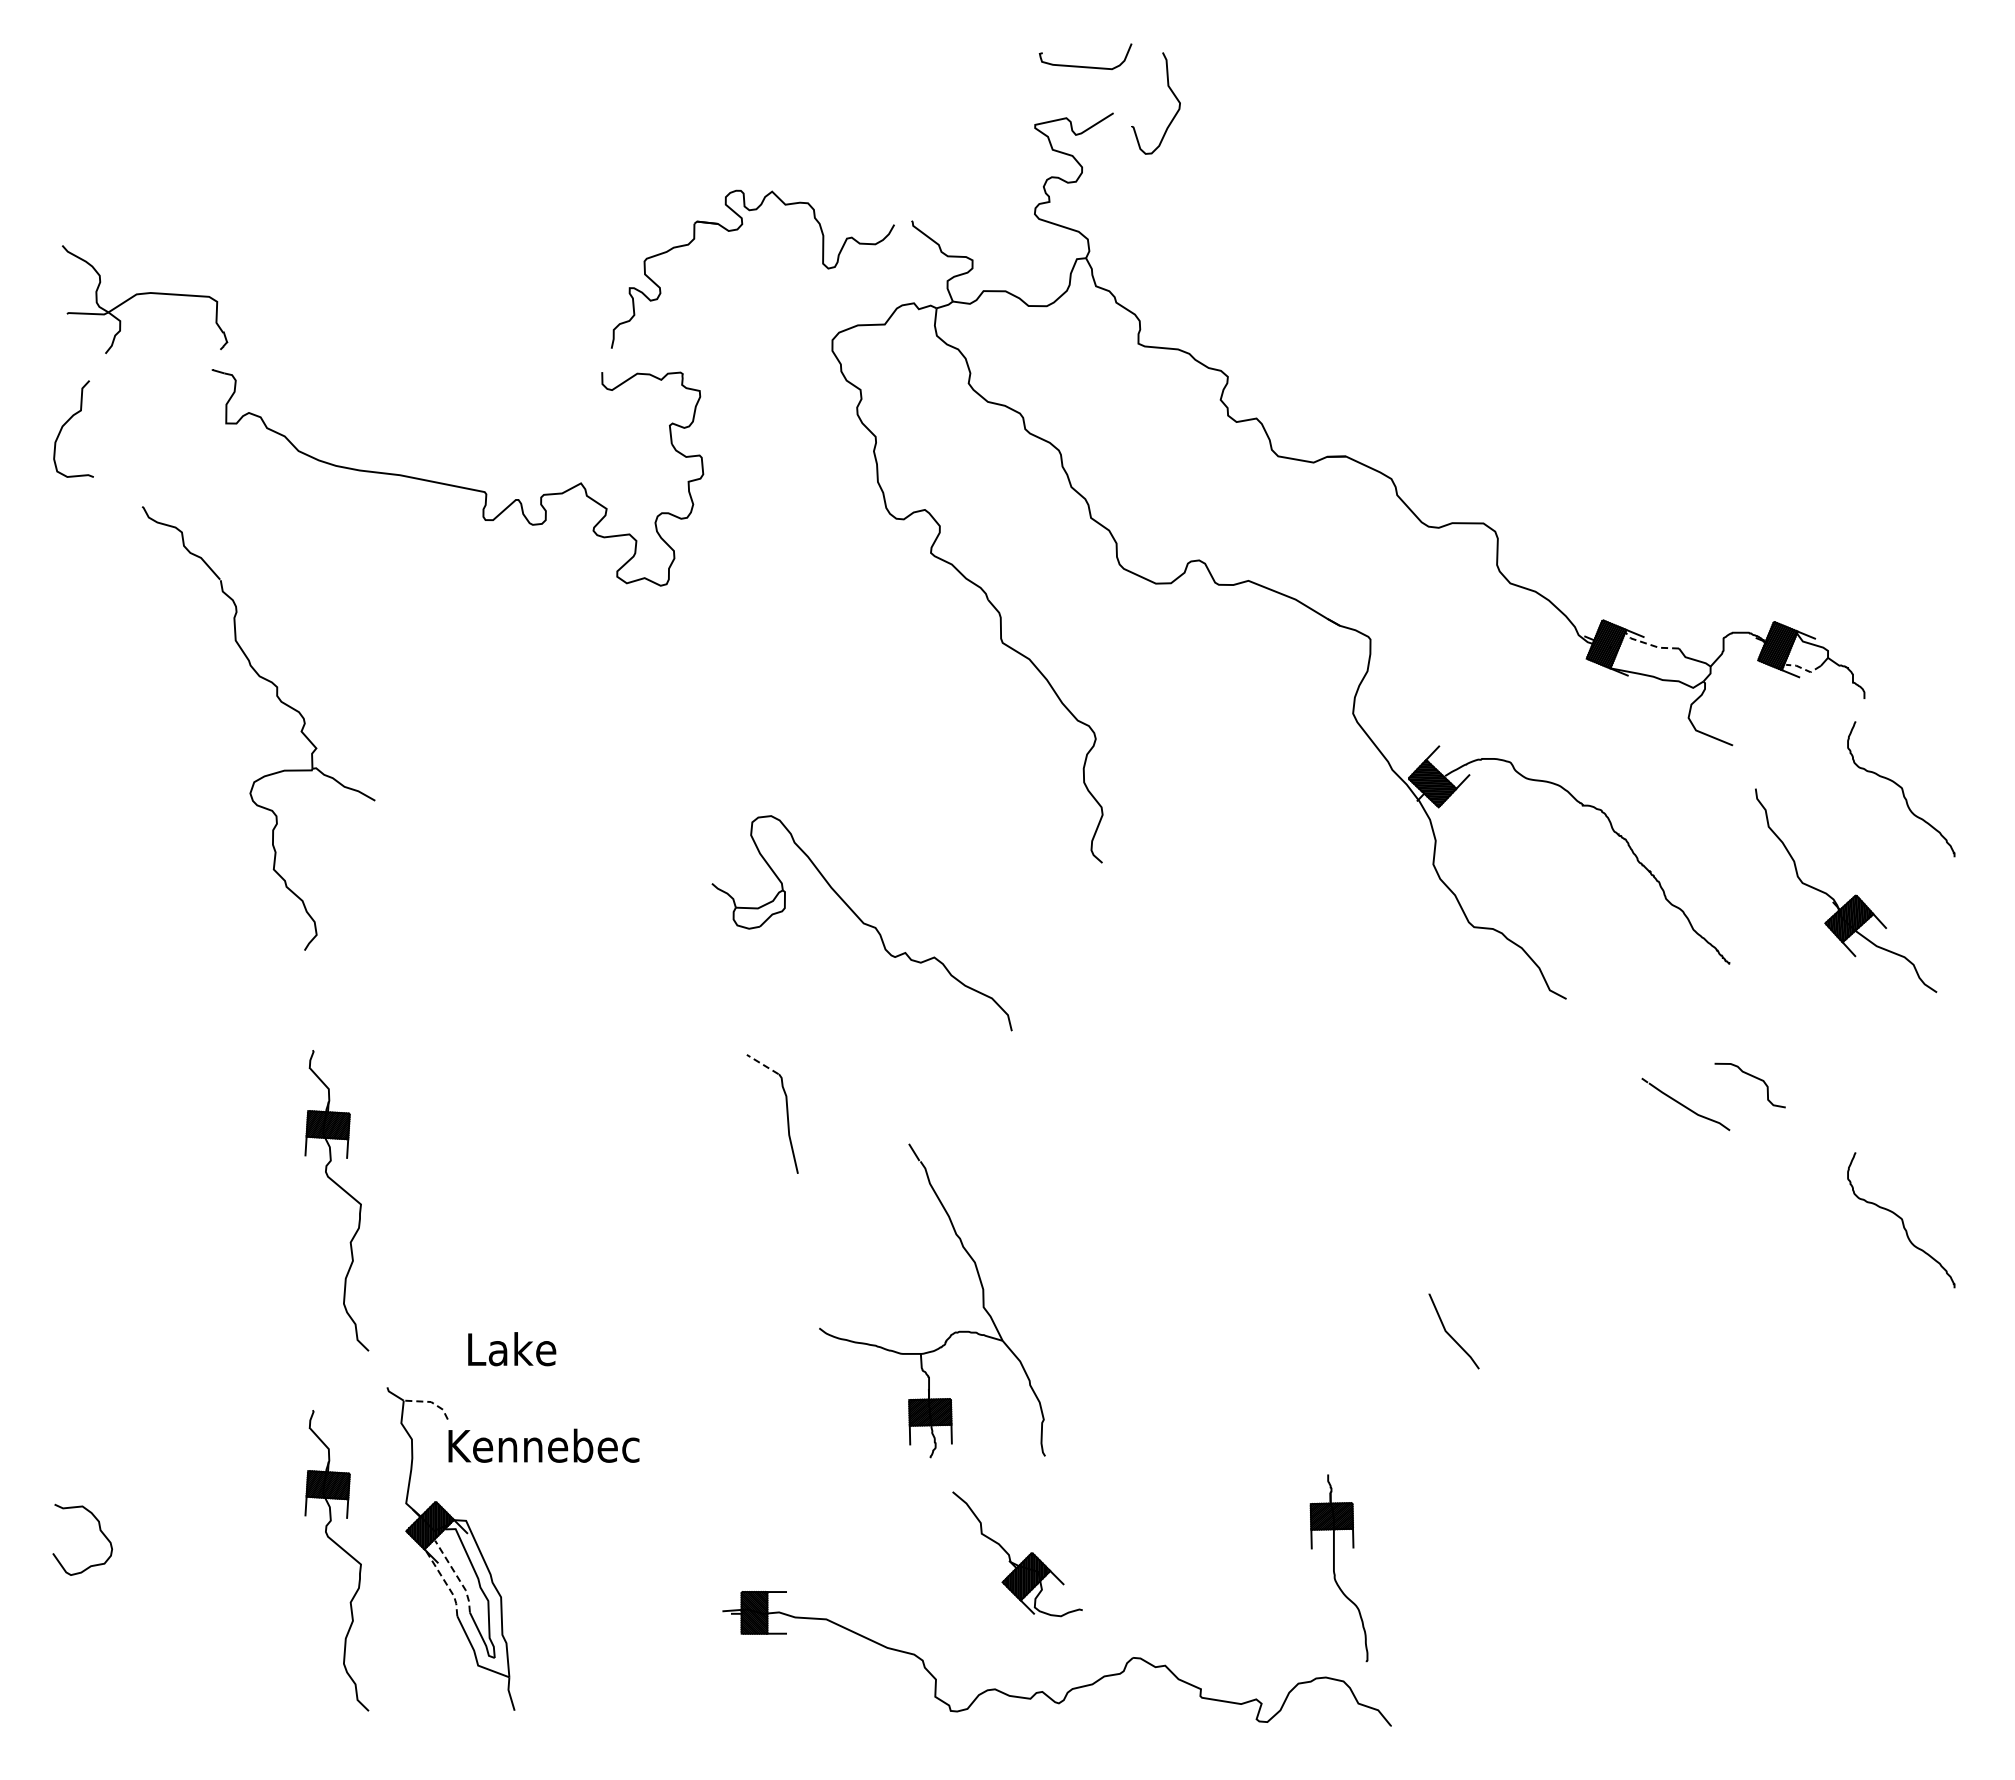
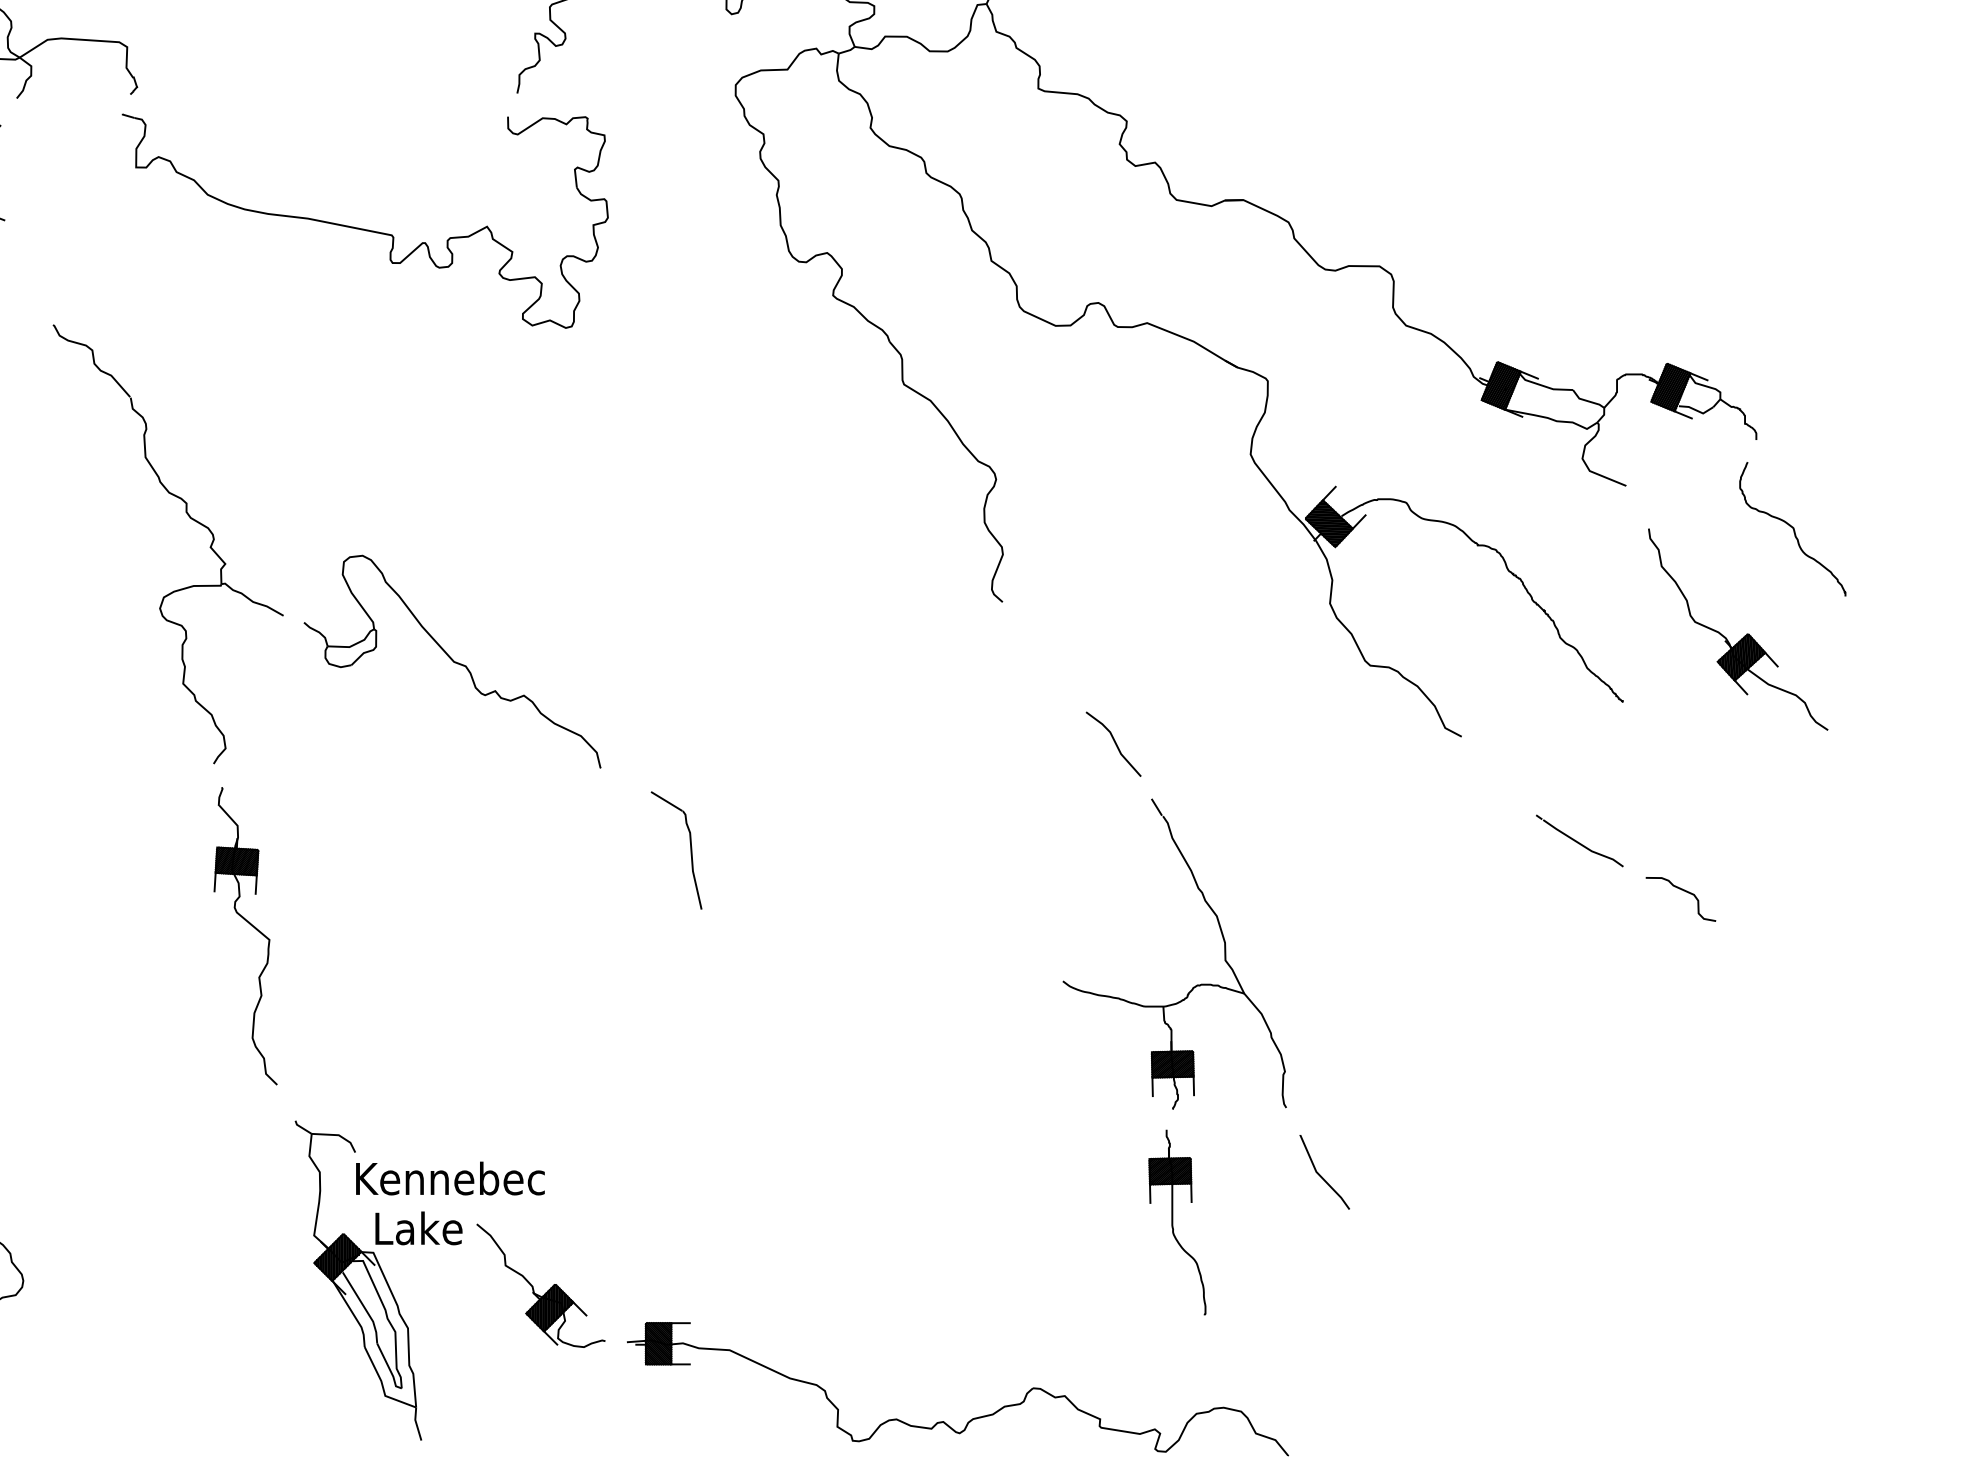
line: (1649, 644) -> (1543, 386), dashed -> solid
line: (1804, 669) -> (1697, 410), dashed -> solid
part: (280, 702) -> (189, 518), moved
part: (861, 923) -> (451, 661), moved
line: (1215, 1005) -> (1114, 743), added
line: (762, 1064) -> (666, 801), dashed -> solid
curve: (1753, 1077) -> (1684, 891), moved
curve: (1901, 1220) -> (1793, 955), removed
part: (951, 1333) -> (1193, 986), moved
line: (1450, 1334) -> (1321, 1175), moved
text: (512, 1349) -> (419, 1228), moved
line: (431, 1402) -> (339, 1135), dashed -> solid
part: (342, 1550) -> (251, 1282), removed
part: (1010, 1556) -> (534, 1288), moved
part: (1338, 1568) -> (1176, 1222), moved
line: (457, 1576) -> (364, 1307), dashed -> solid
line: (445, 1582) -> (353, 1313), dashed -> solid

